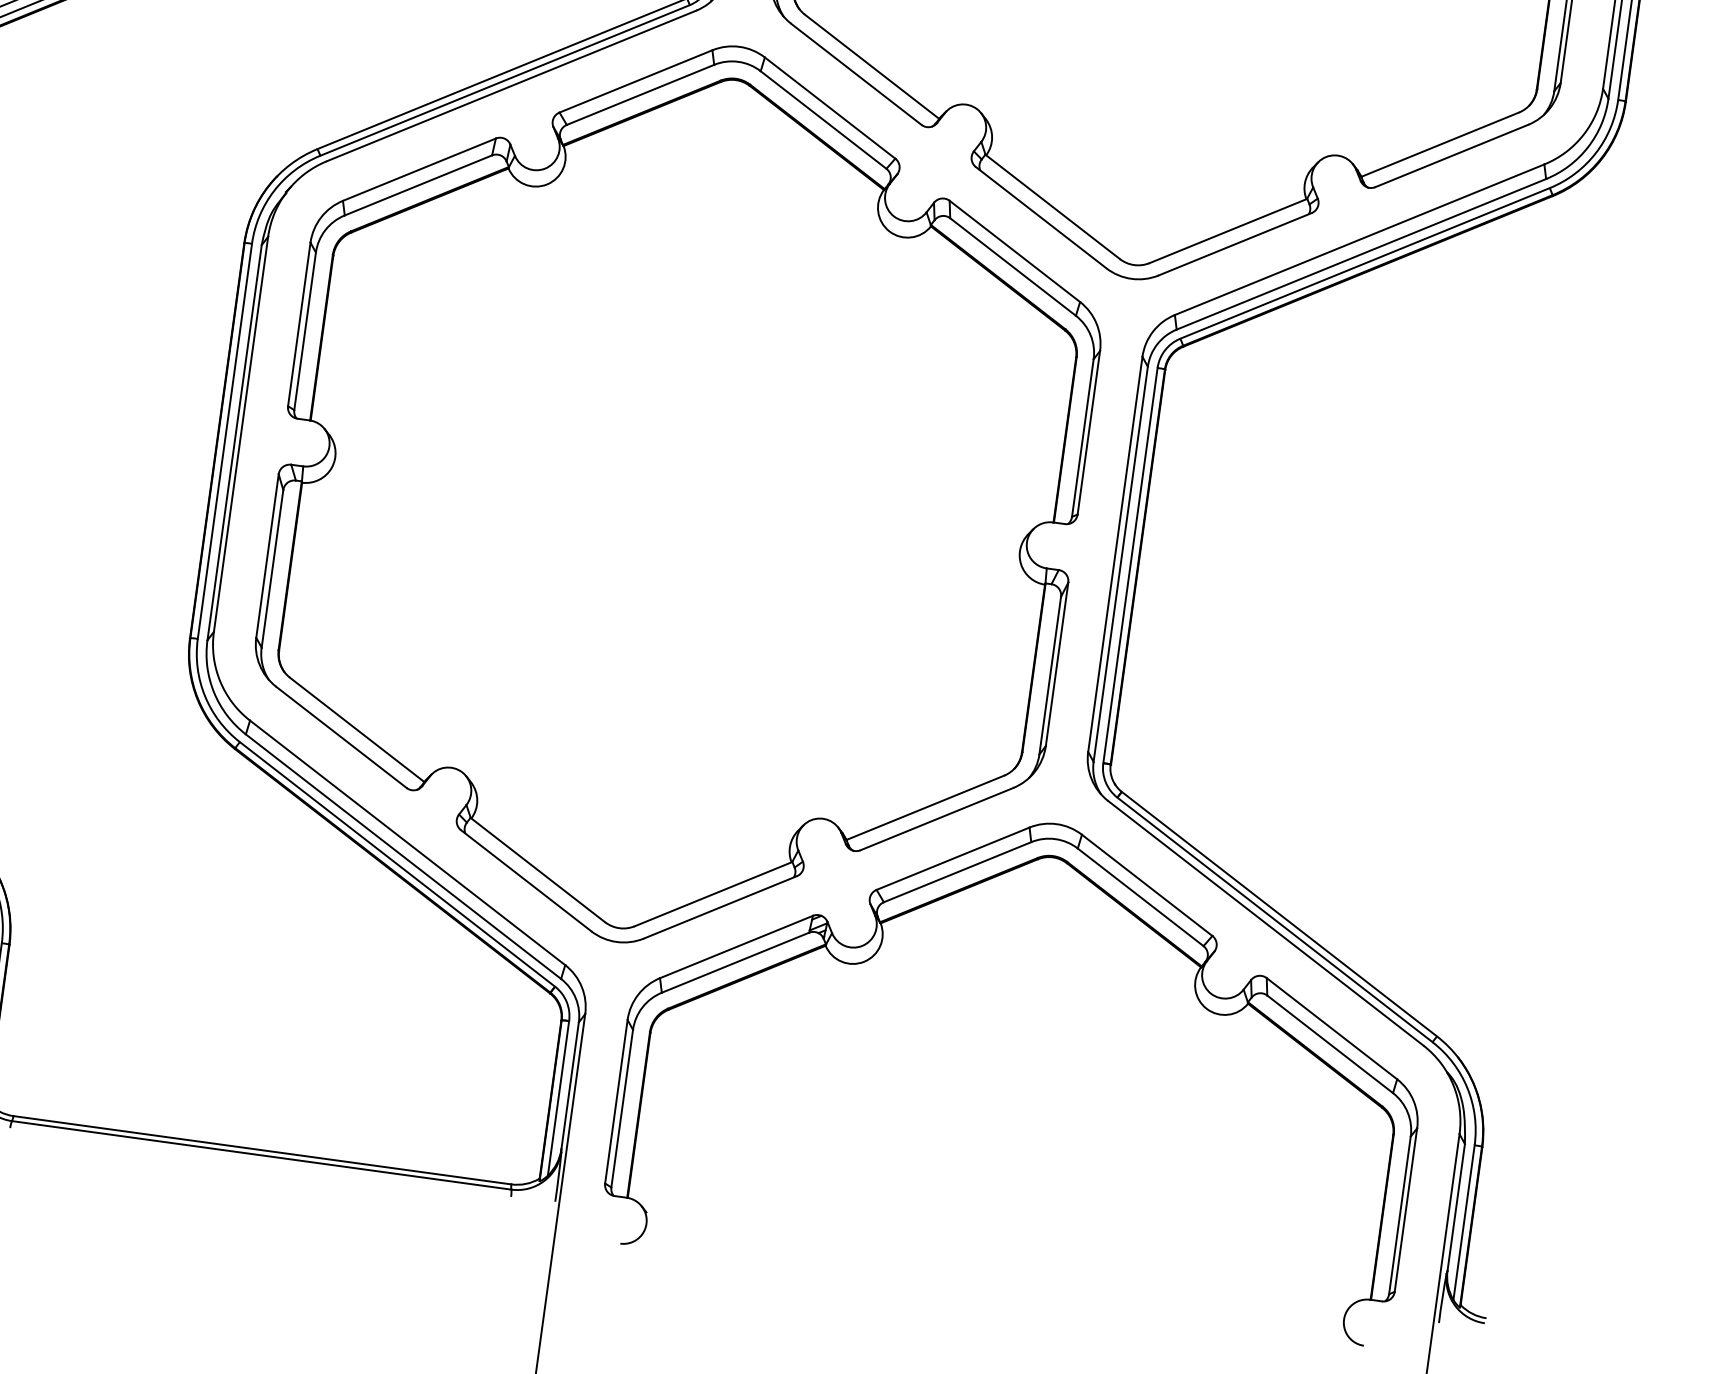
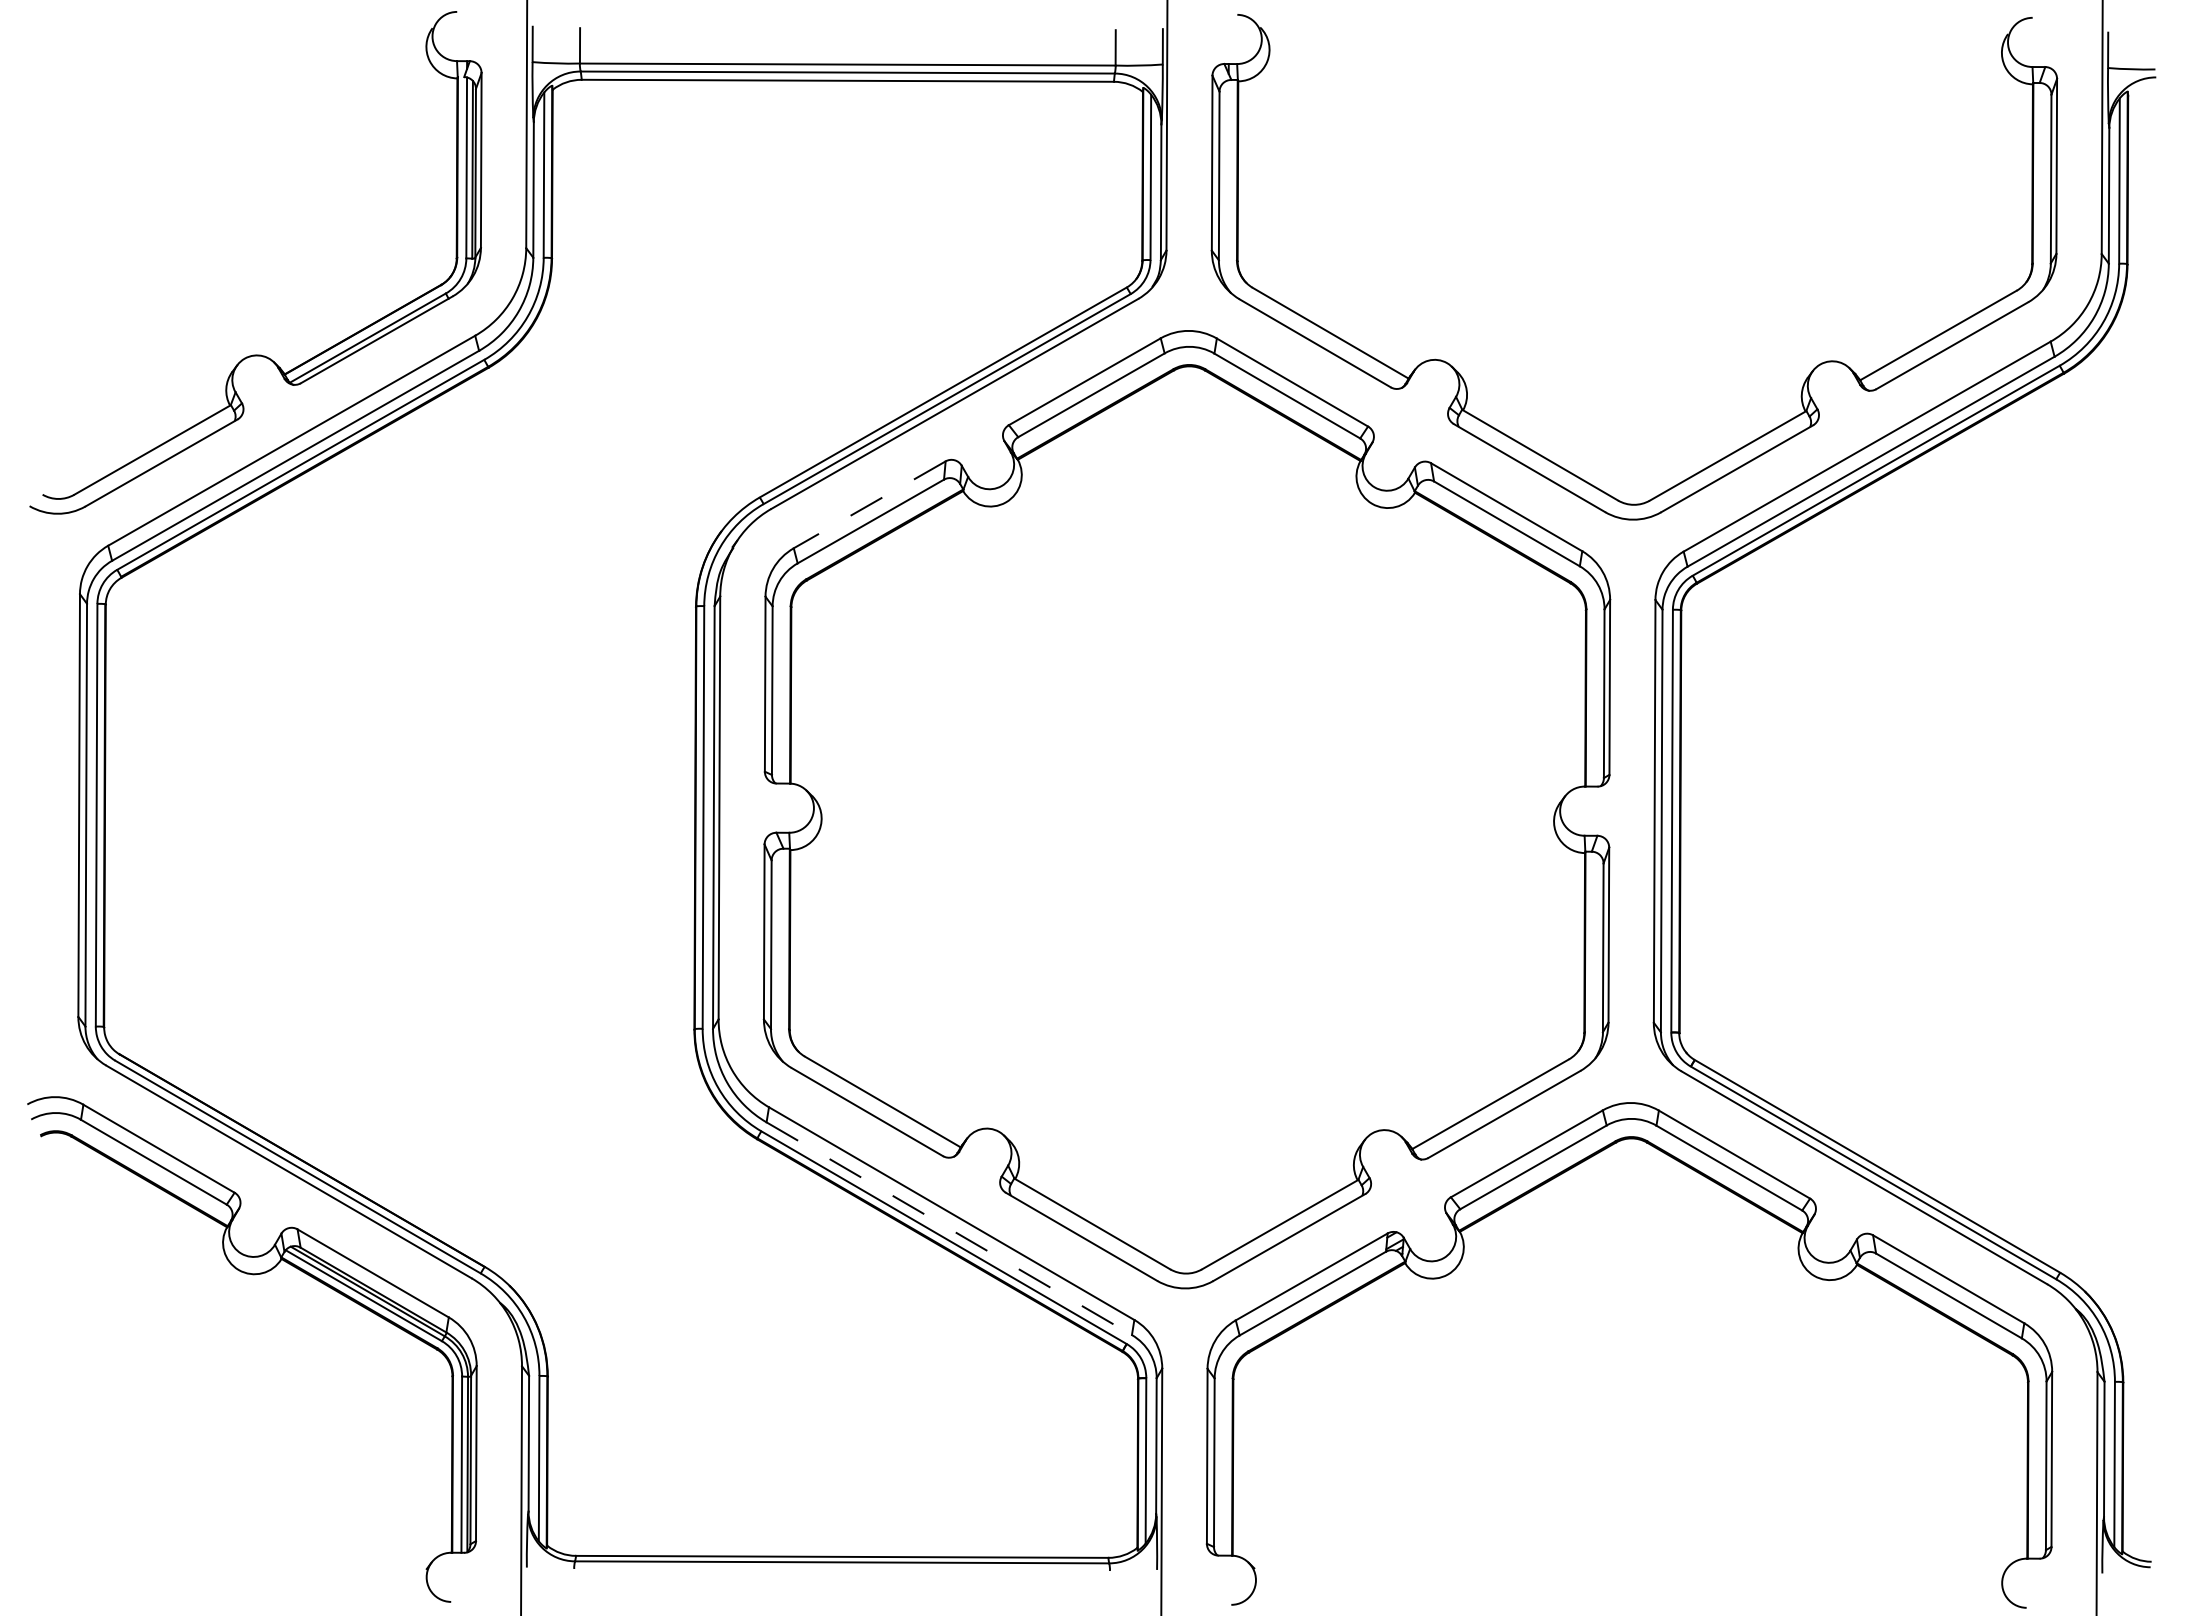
line: (419, 170) -> (869, 505), solid -> dashed
line: (403, 856) -> (949, 1228), solid -> dashed

